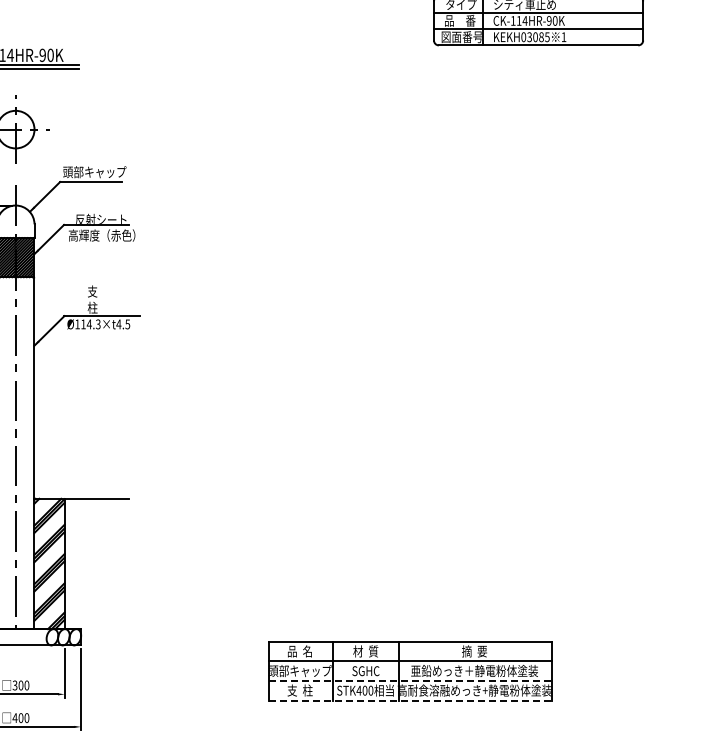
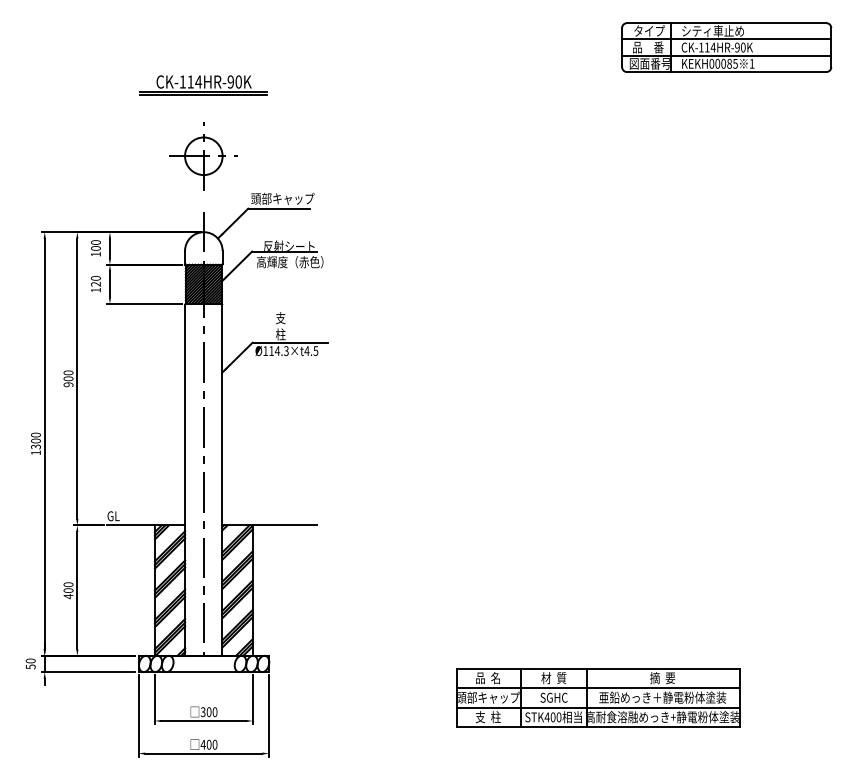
text: (529, 36) -> (717, 63), KEKH03085 -> KEKH00085
line: (411, 680) -> (599, 707), dashed -> solid
line: (411, 700) -> (599, 727), dashed -> solid

